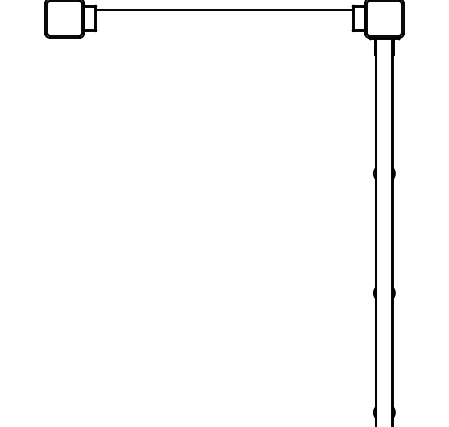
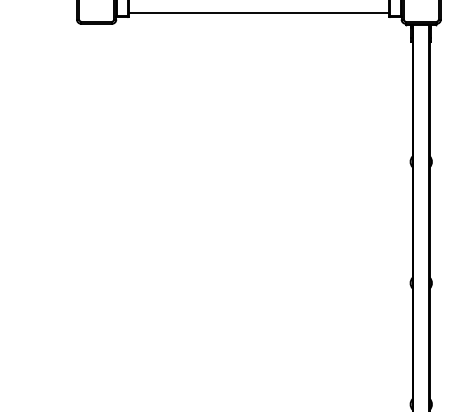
line: (224, 26) -> (258, 12), added

